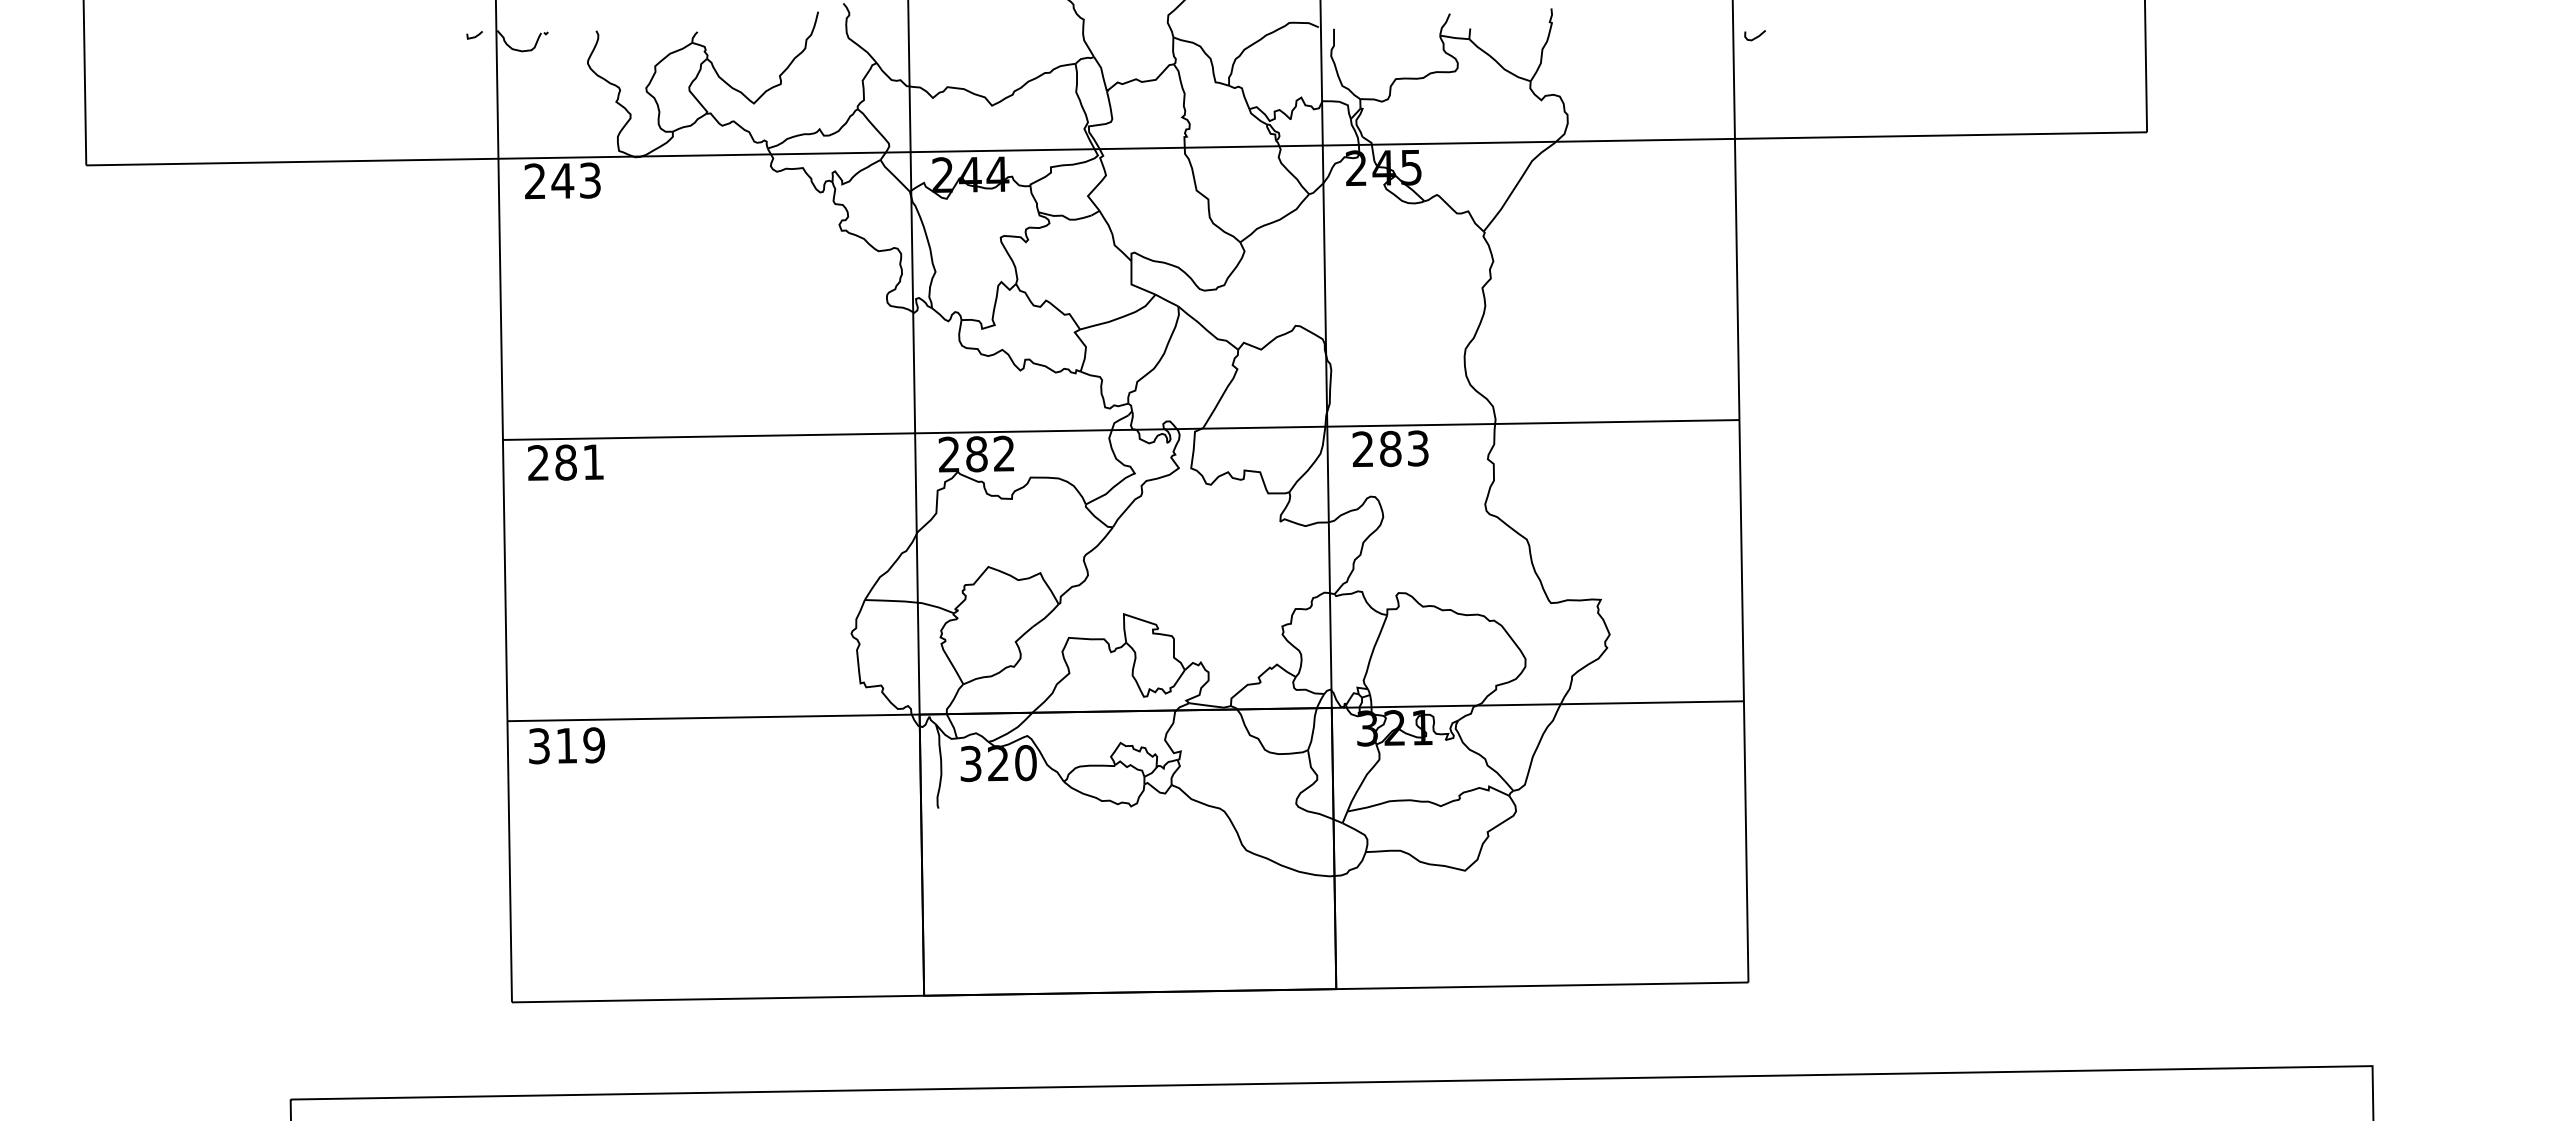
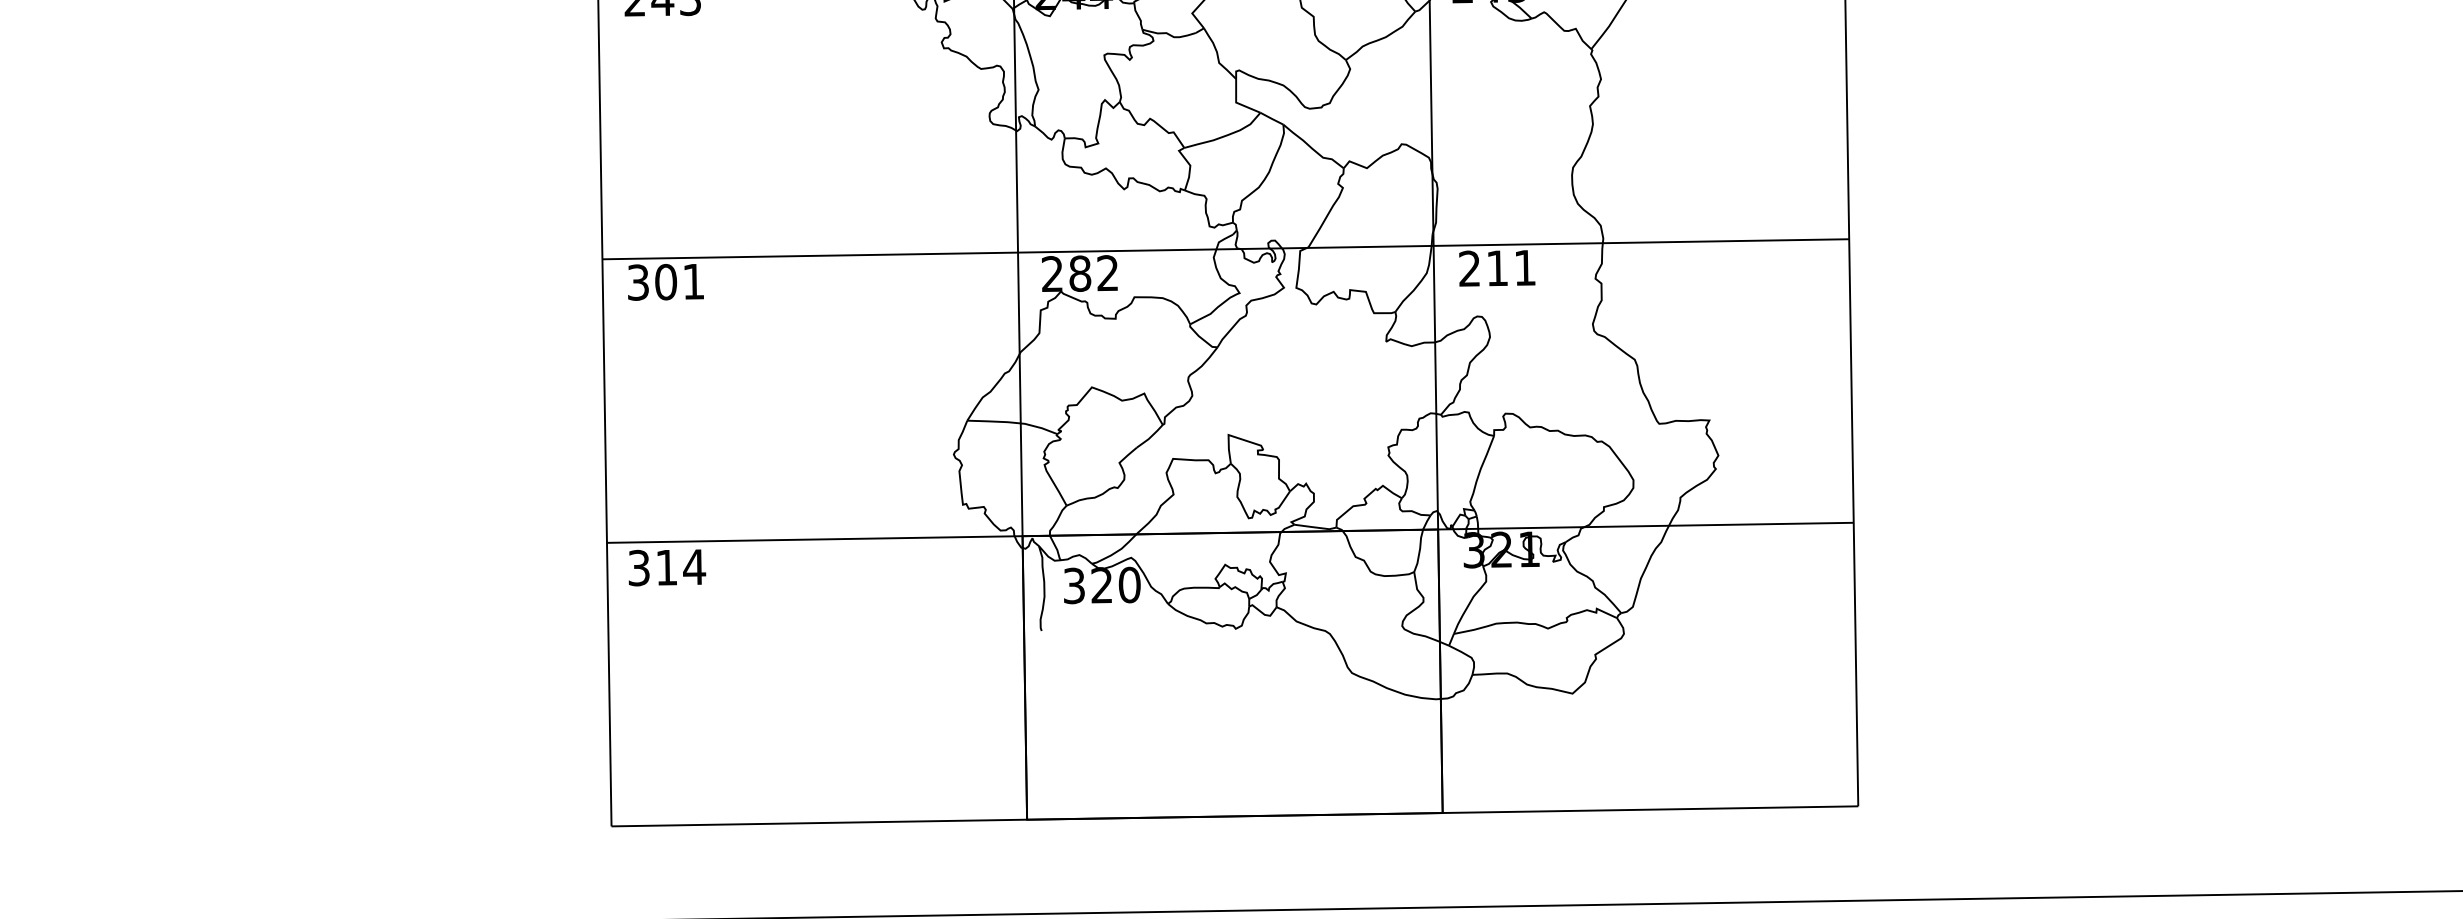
text: (1404, 448) -> (1511, 267), 283 -> 211
text: (552, 462) -> (652, 282), 281 -> 301
text: (593, 745) -> (693, 567), 319 -> 314

